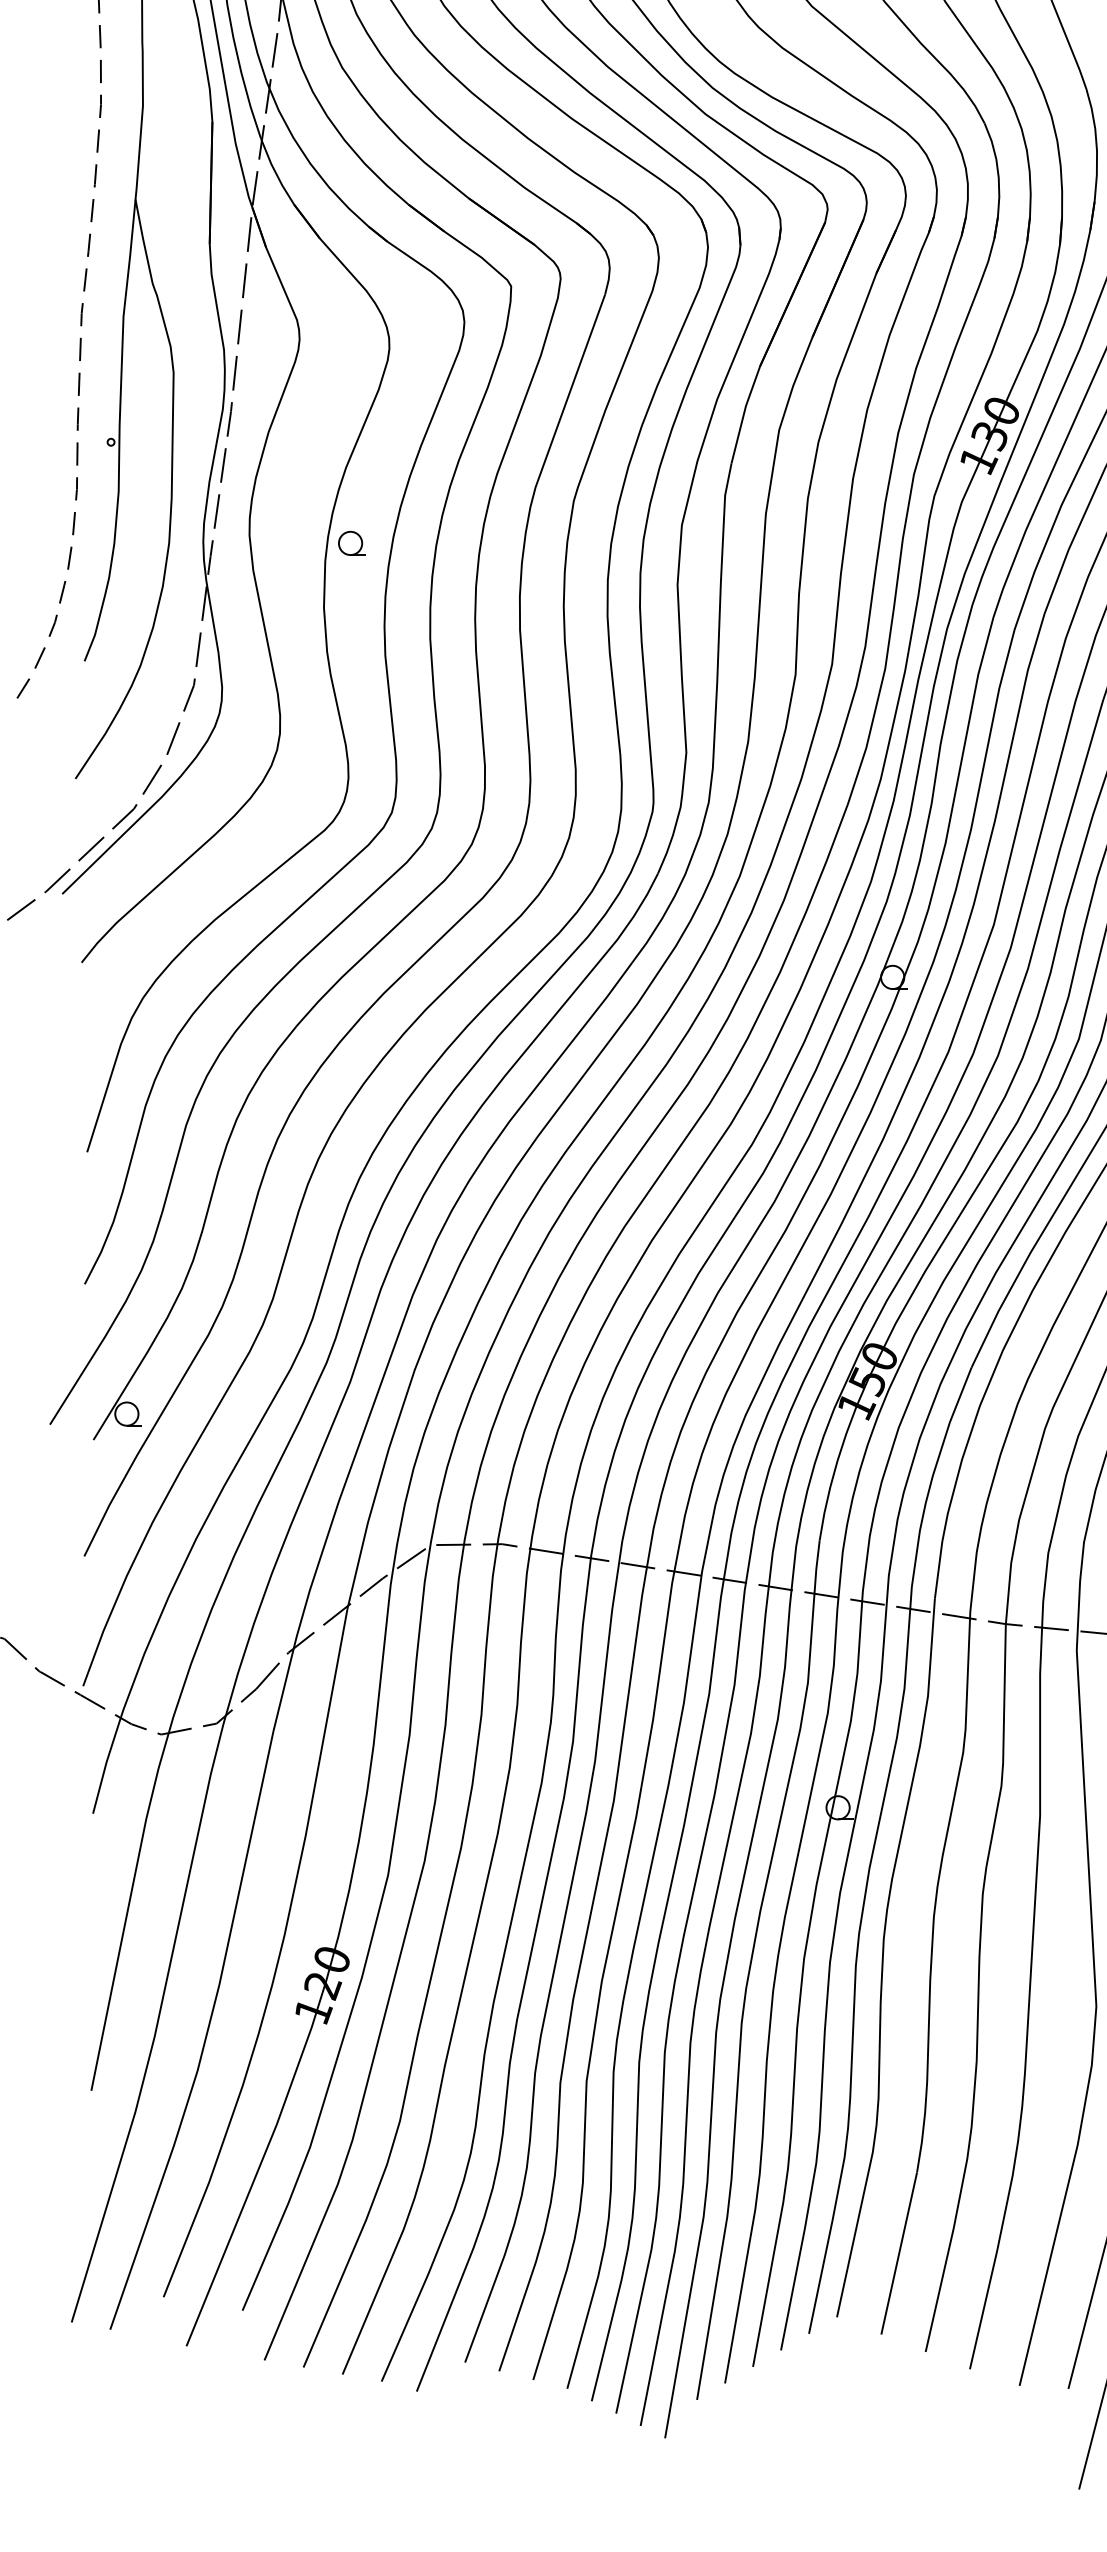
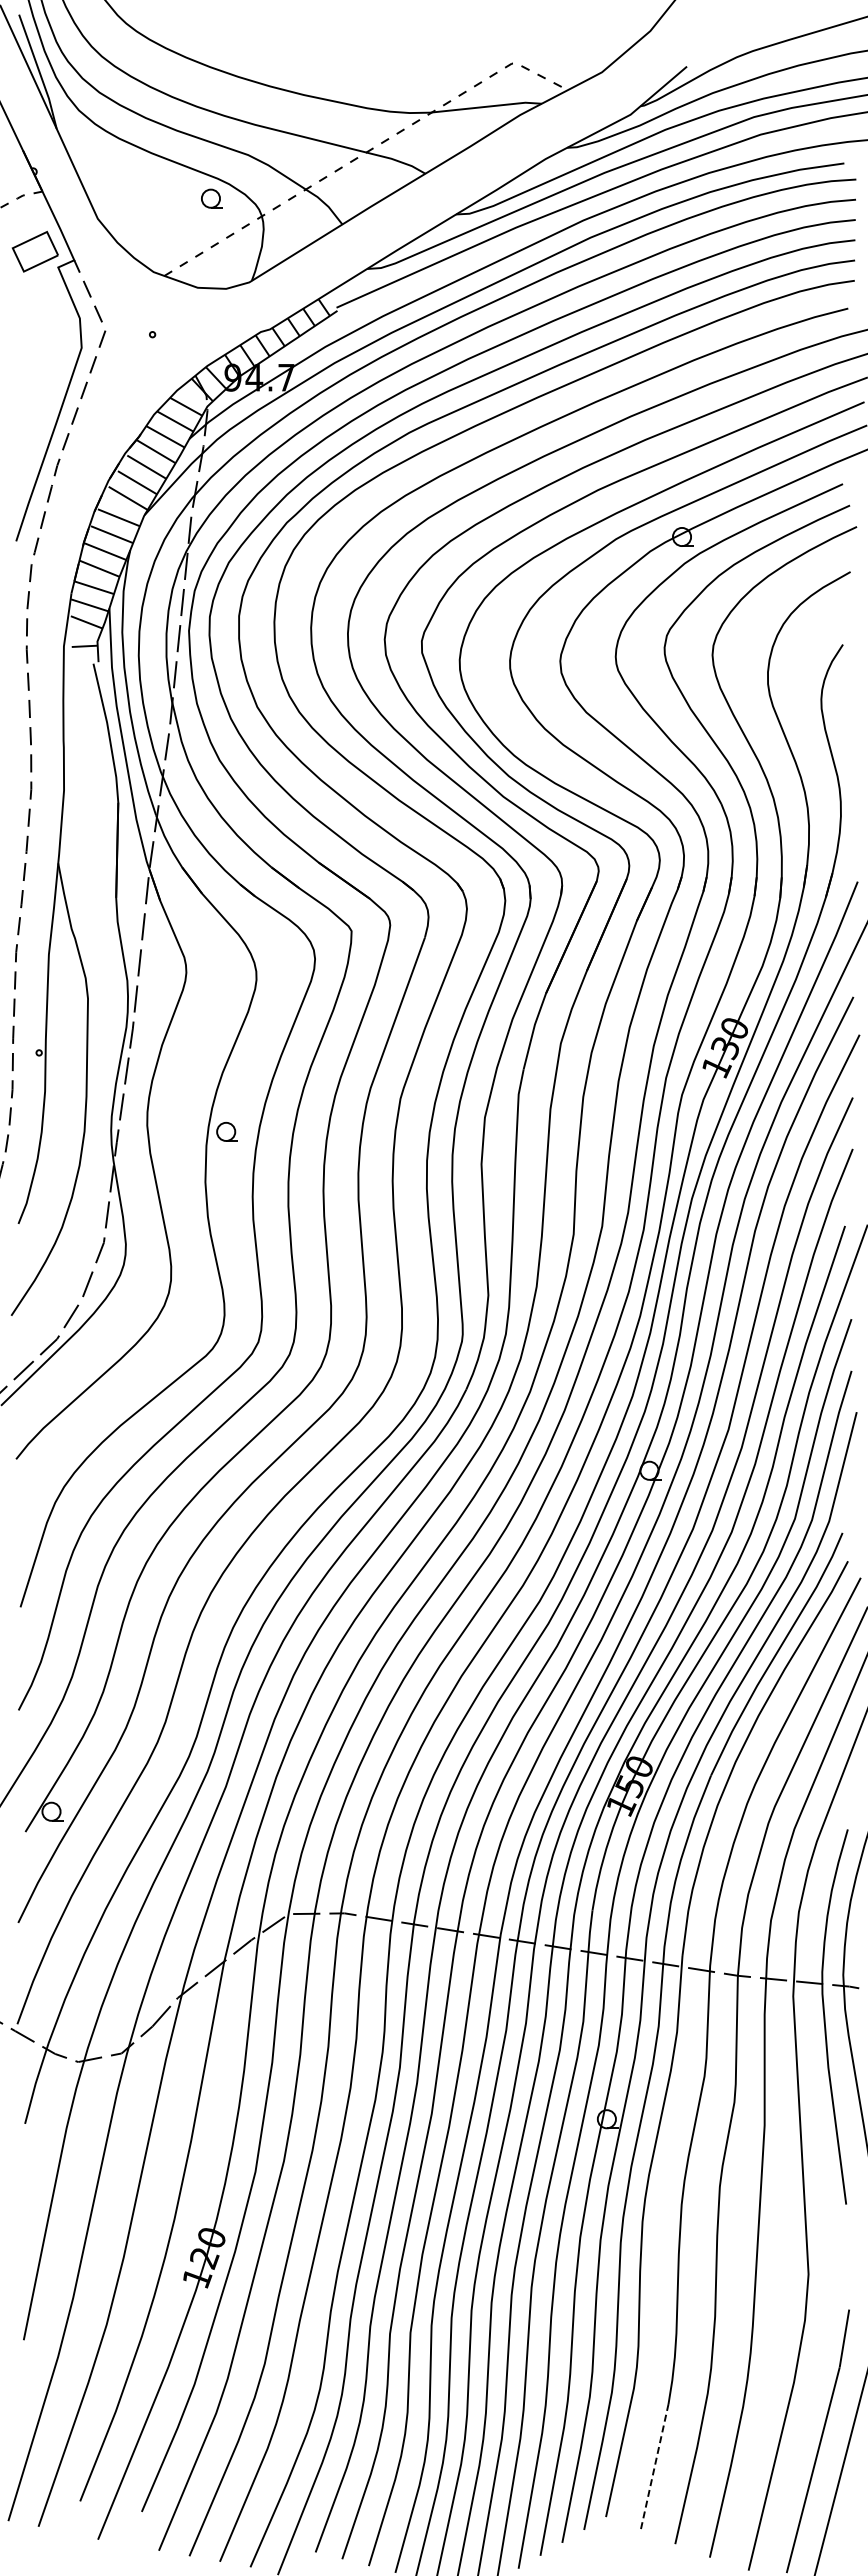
line: (899, 2253) -> (654, 2467), solid -> dashed

